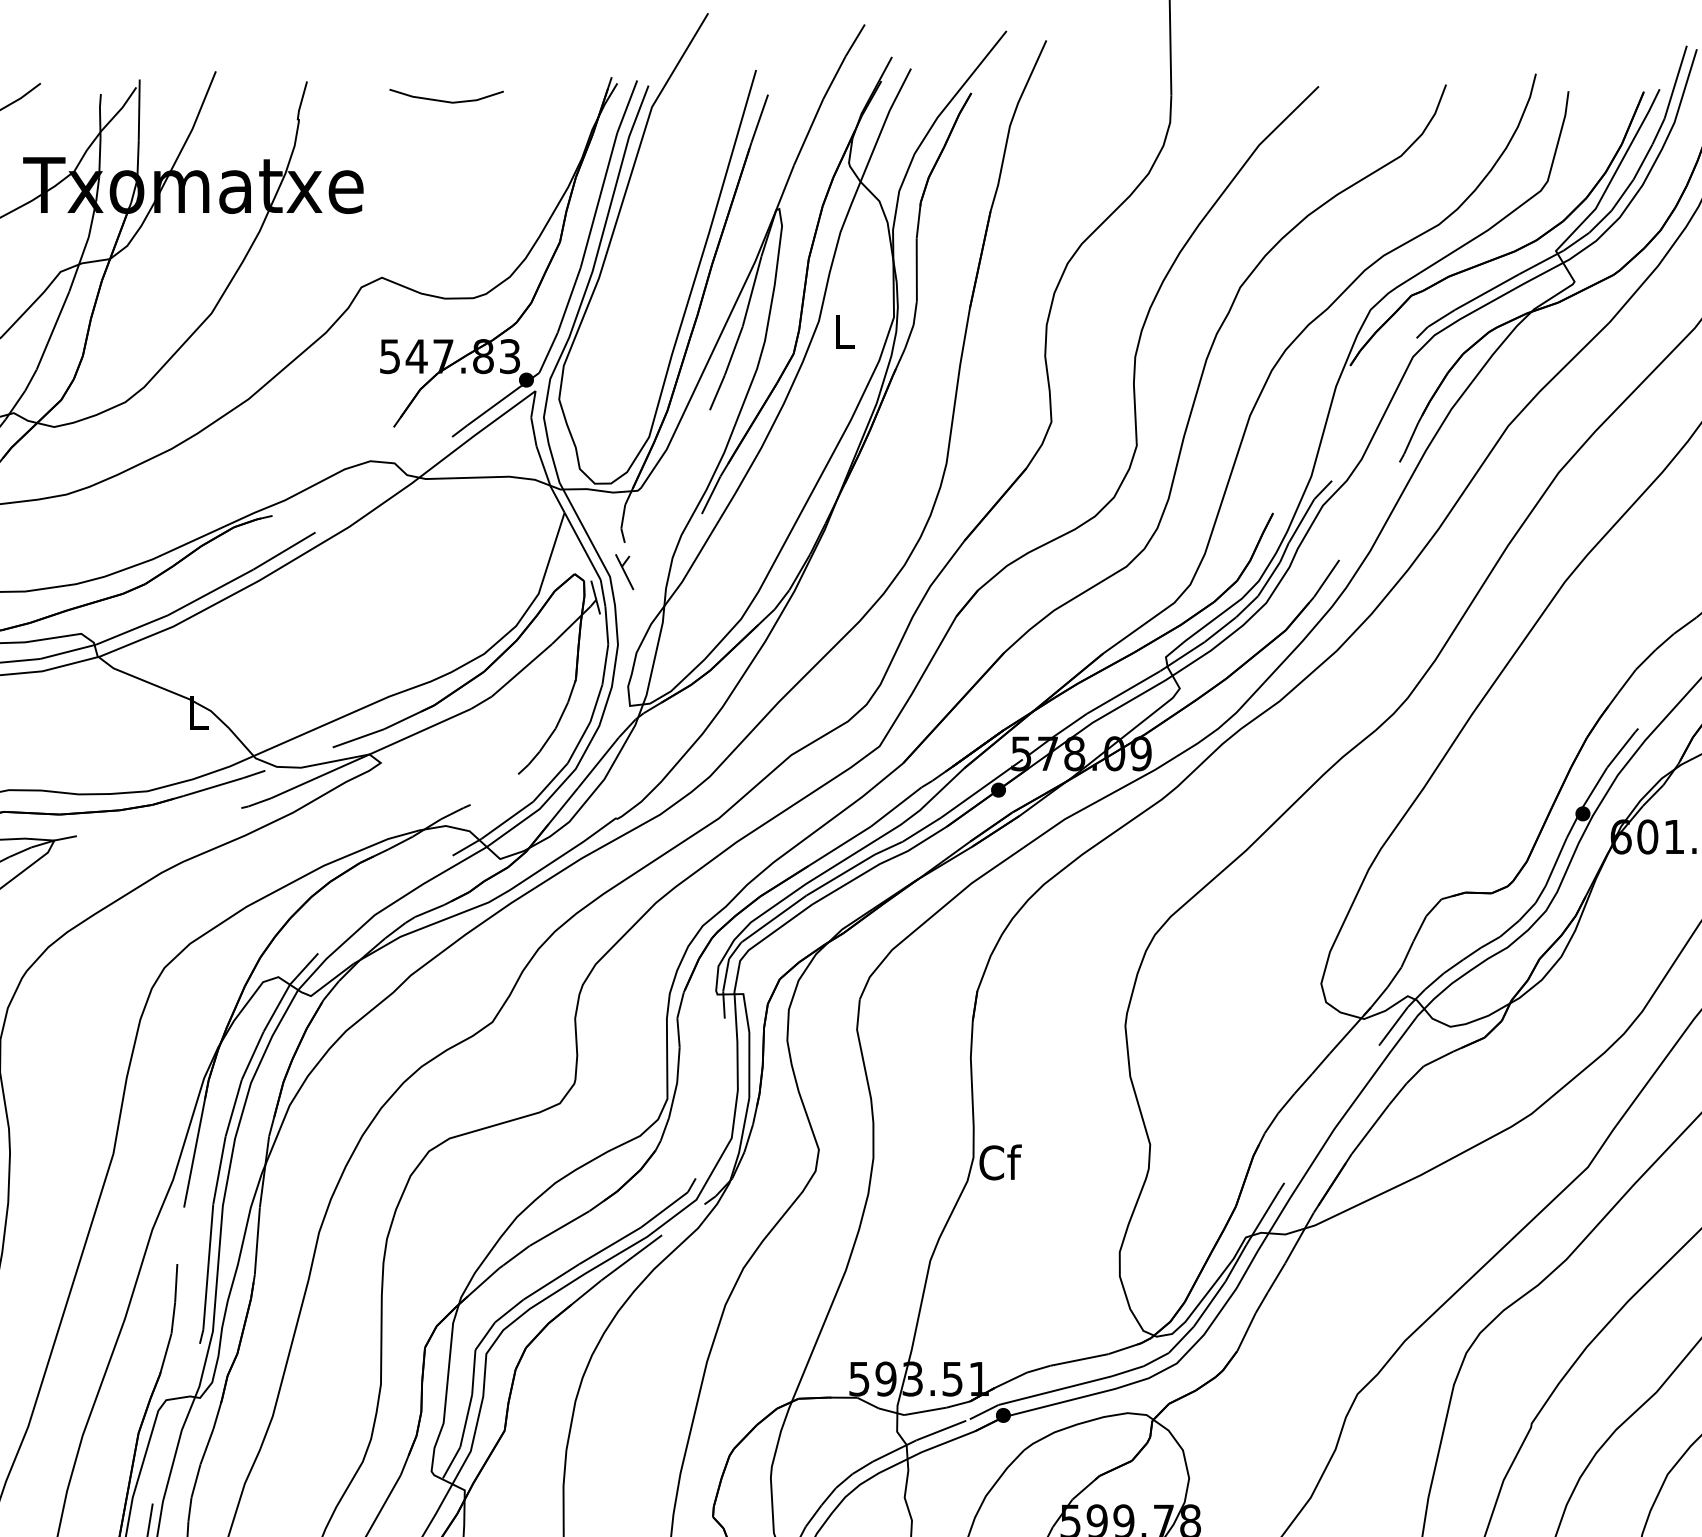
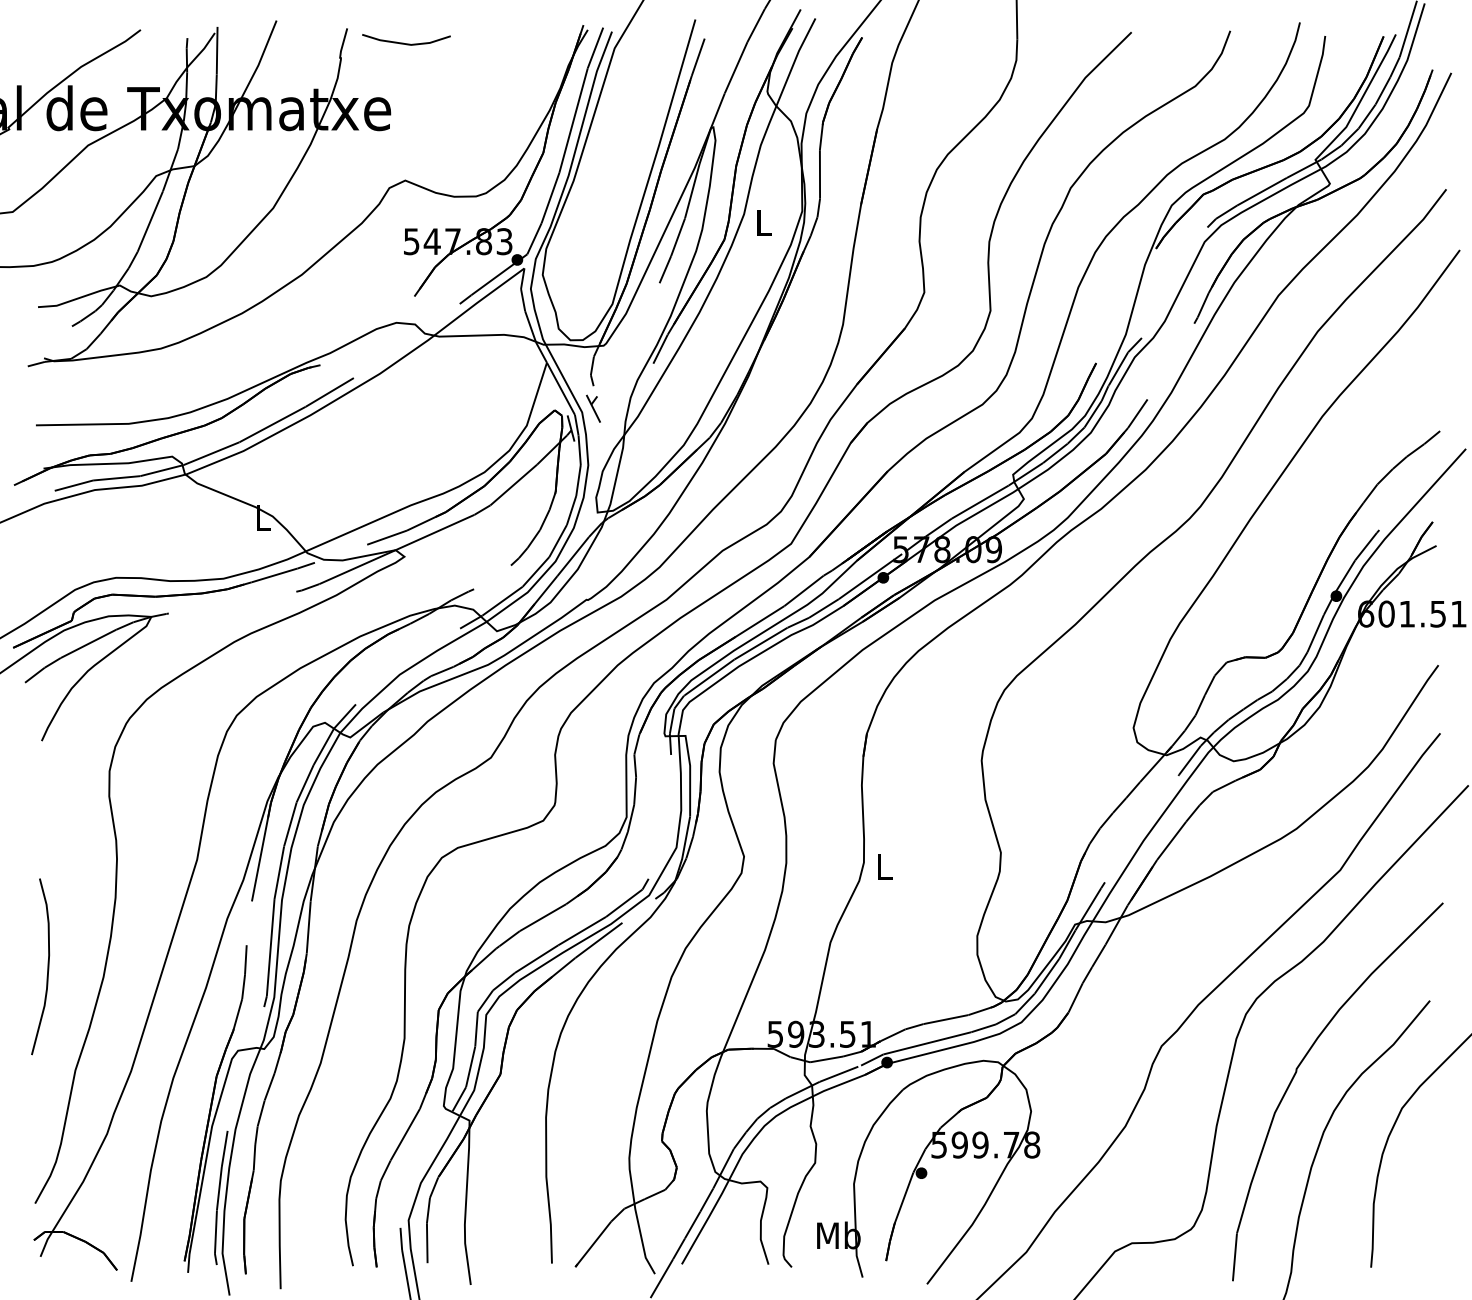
line: (446, 100) -> (406, 43), moved
text: (1000, 1162) -> (884, 866), Cf -> L

